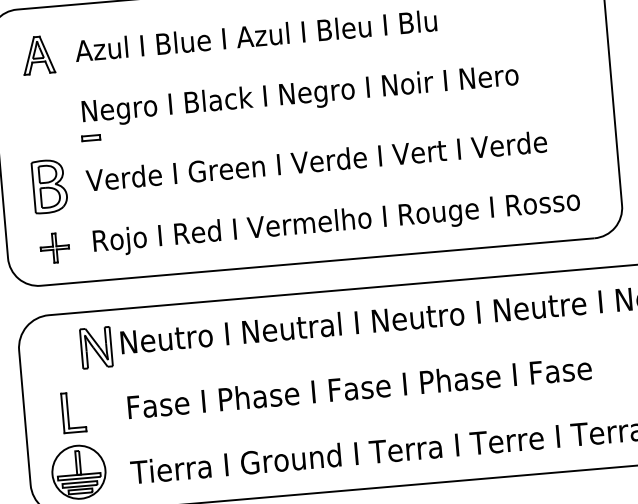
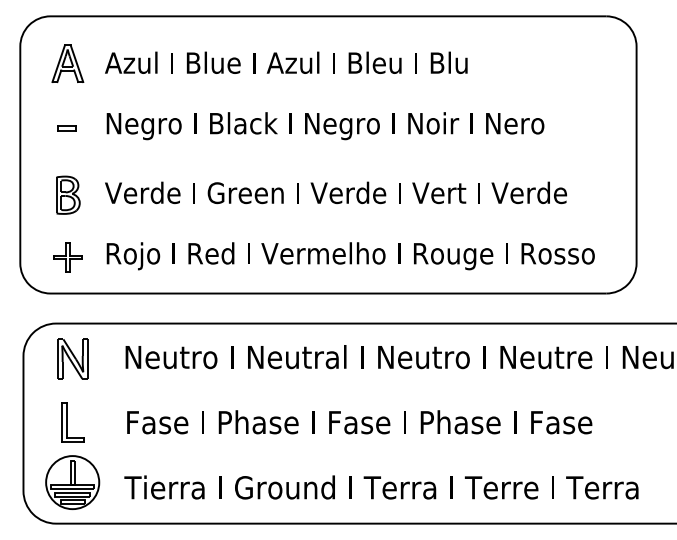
part: (90, 137) -> (66, 128), moved
part: (50, 185) -> (68, 194), size x0.71
part: (96, 347) -> (72, 358), moved

